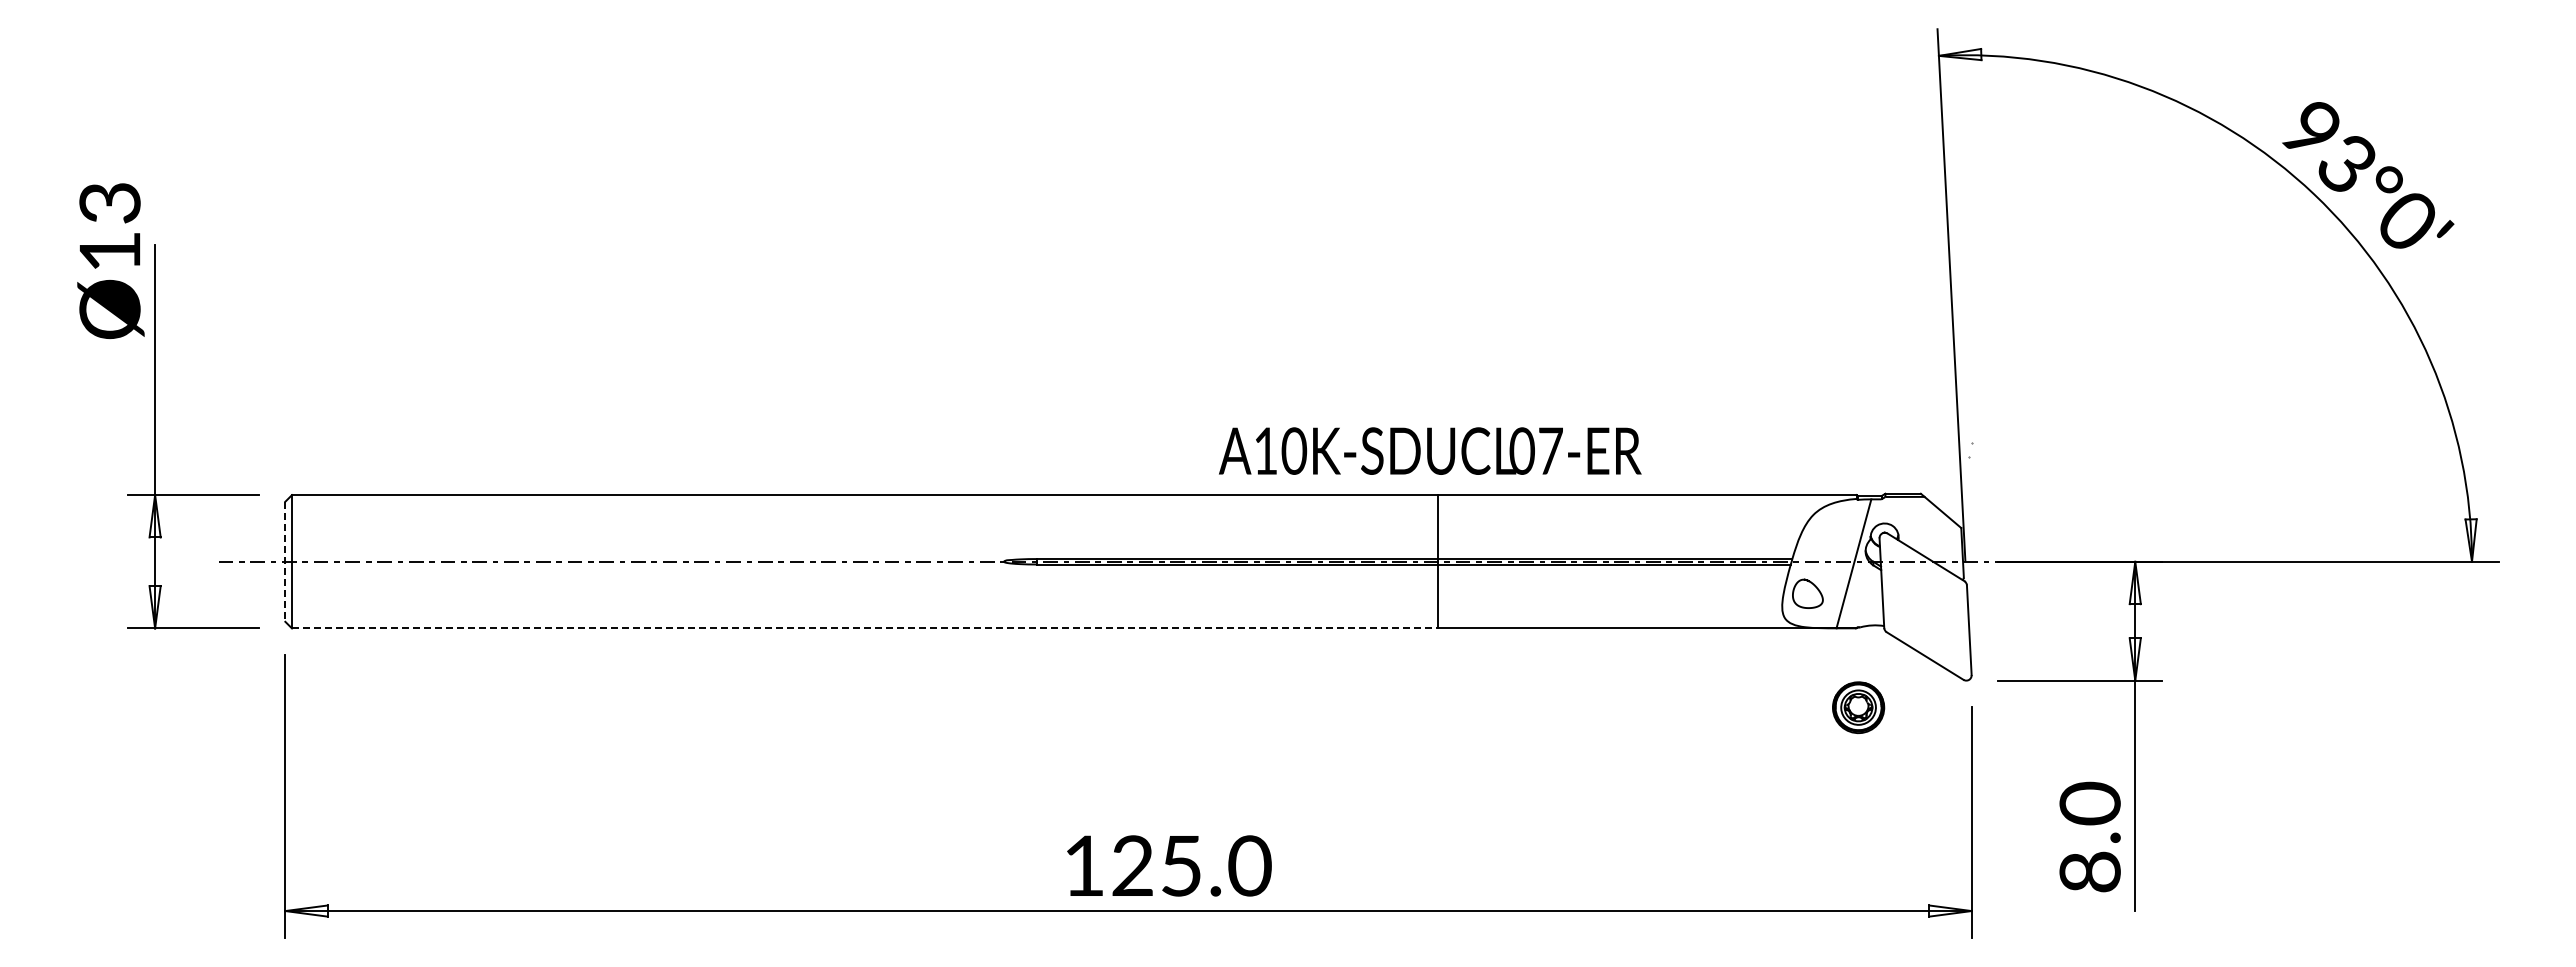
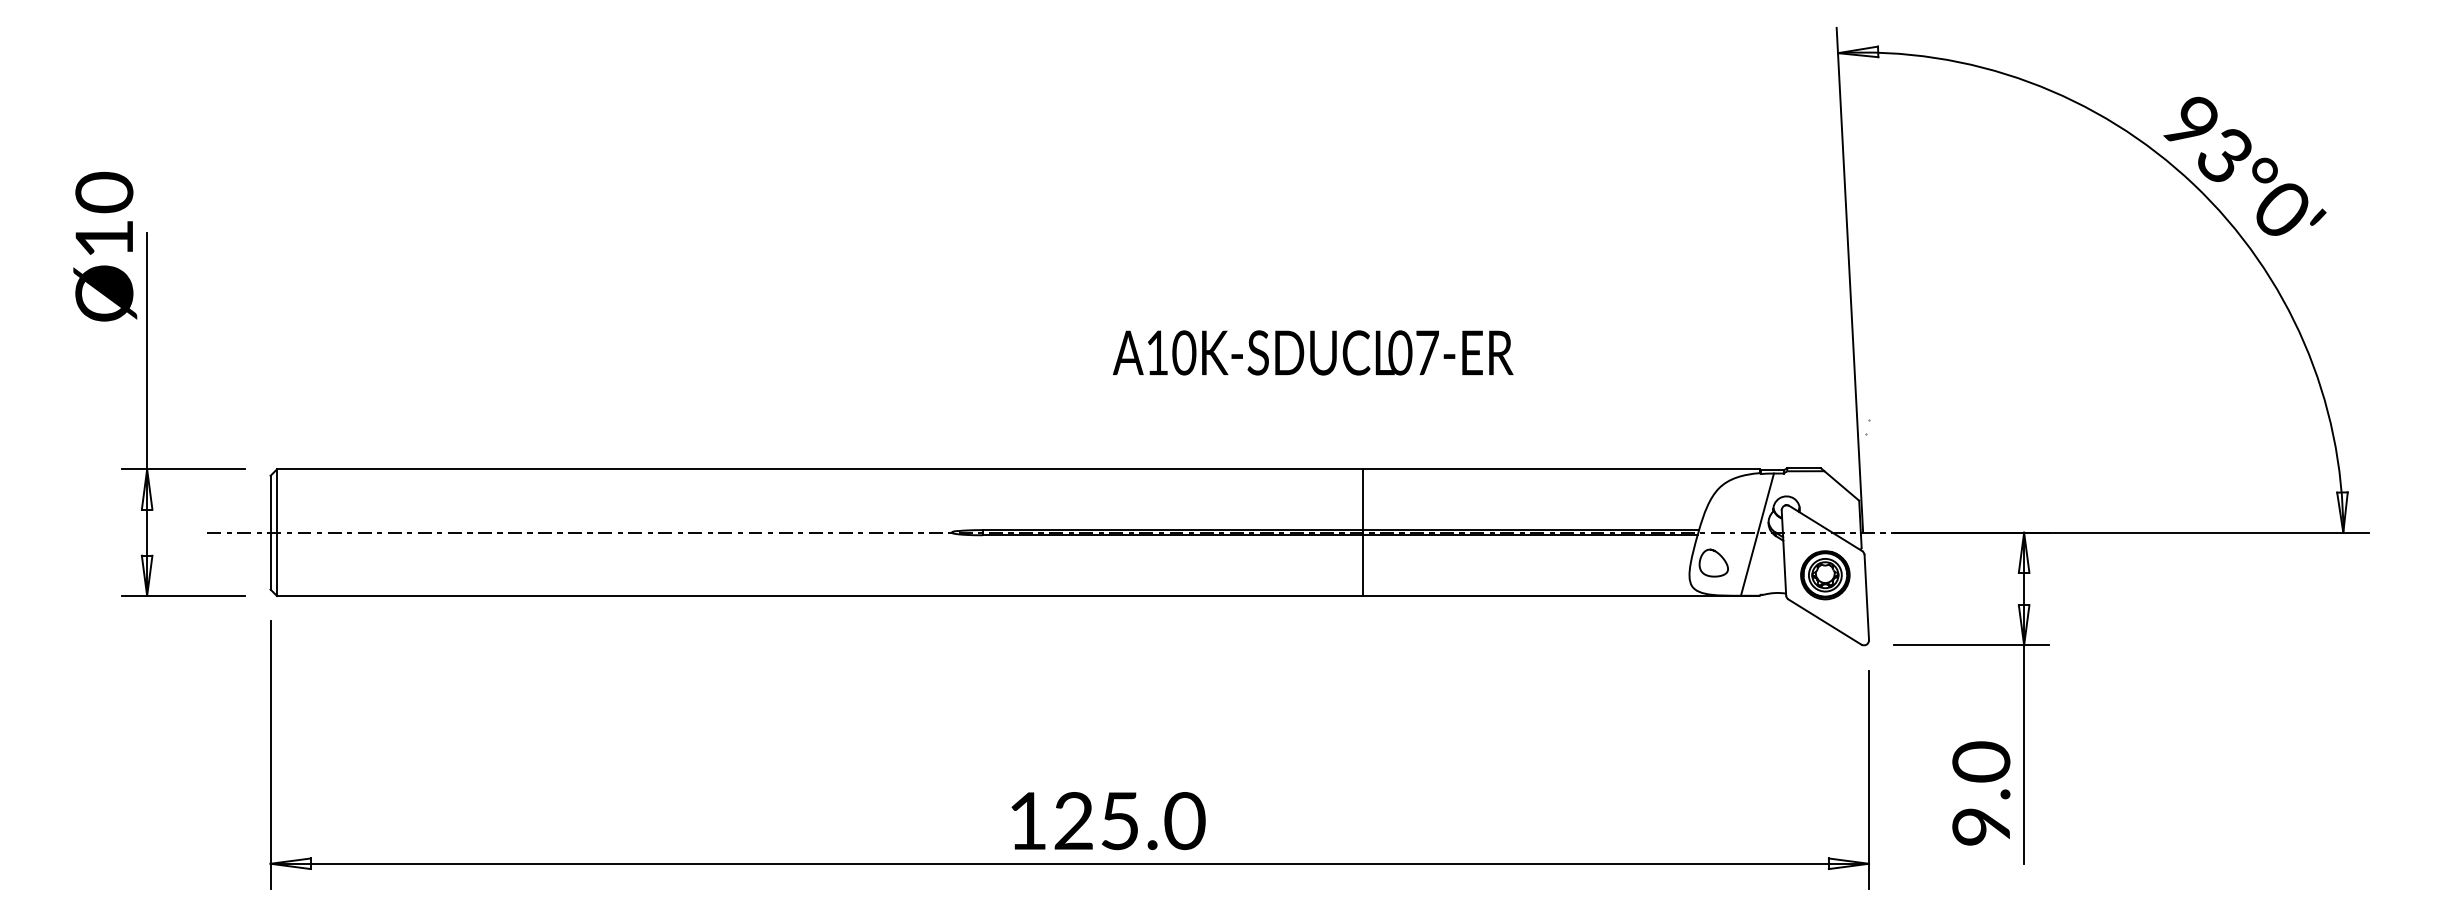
text: (109, 202) -> (103, 192), Ø13 -> Ø10
text: (1430, 450) -> (1313, 352), moved
line: (285, 562) -> (270, 533), dashed -> solid
line: (865, 628) -> (820, 595), dashed -> solid
part: (1858, 707) -> (1825, 575), moved
text: (2091, 871) -> (1982, 826), 8.0 -> 9.0

